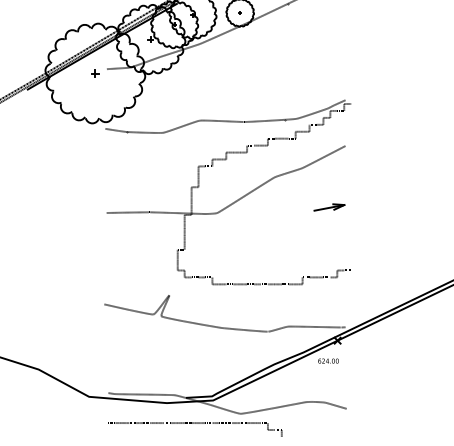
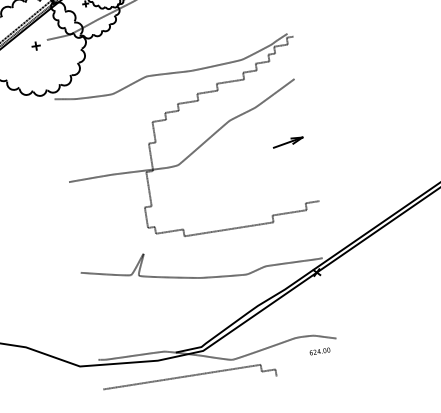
text: (328, 360) -> (319, 350), moved

